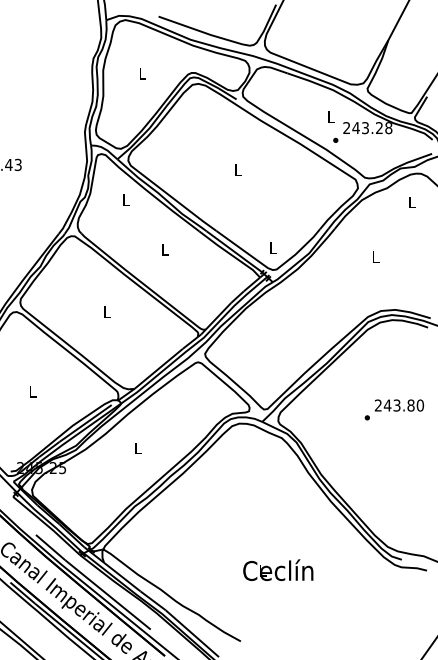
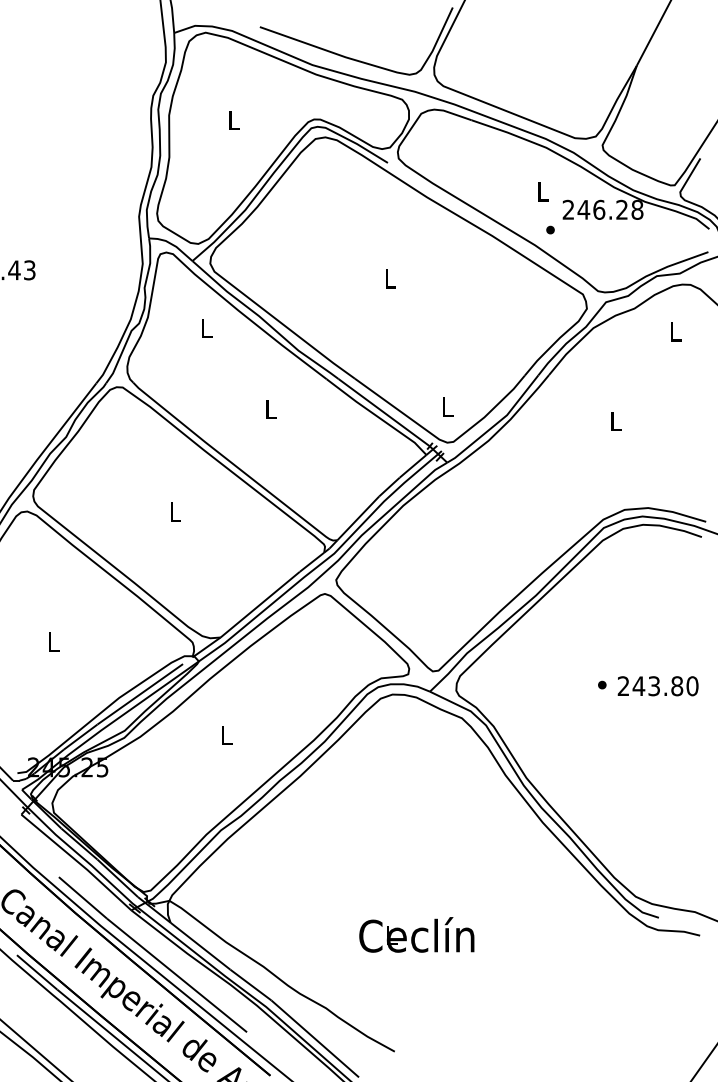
text: (365, 128) -> (599, 210), 243.28 -> 246.28
text: (398, 405) -> (656, 686), moved
text: (278, 570) -> (417, 935), moved

